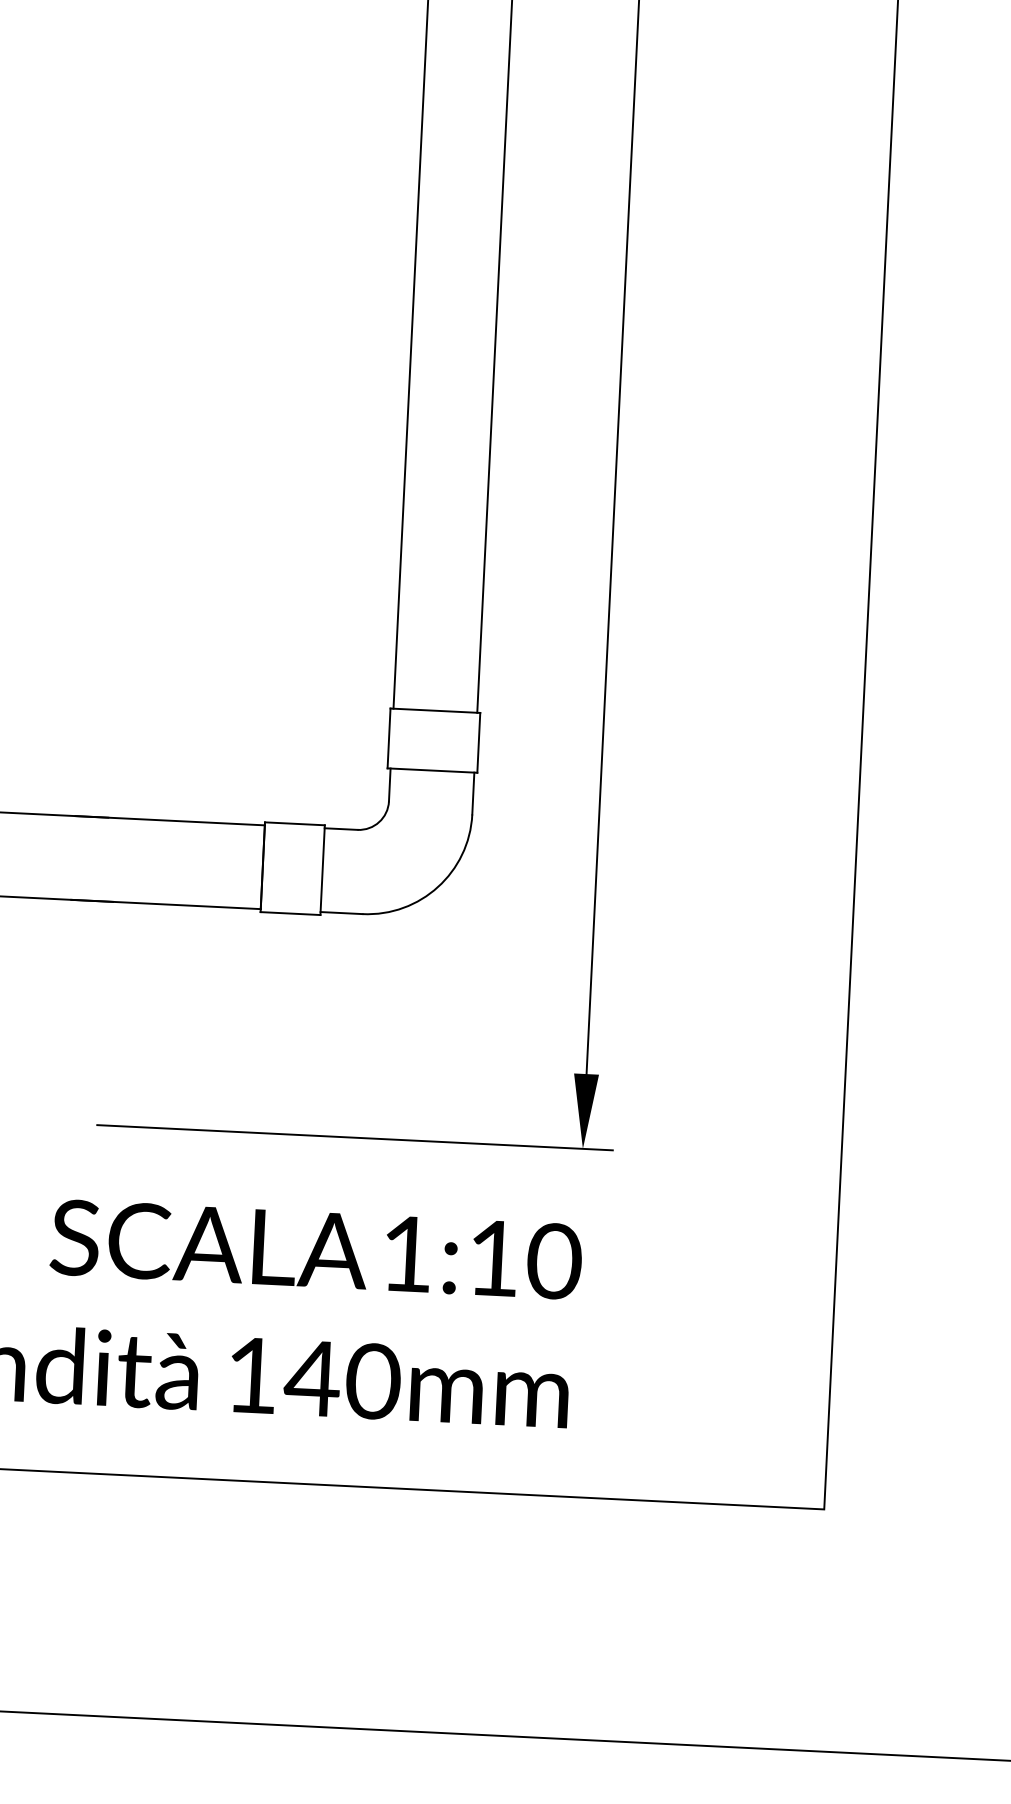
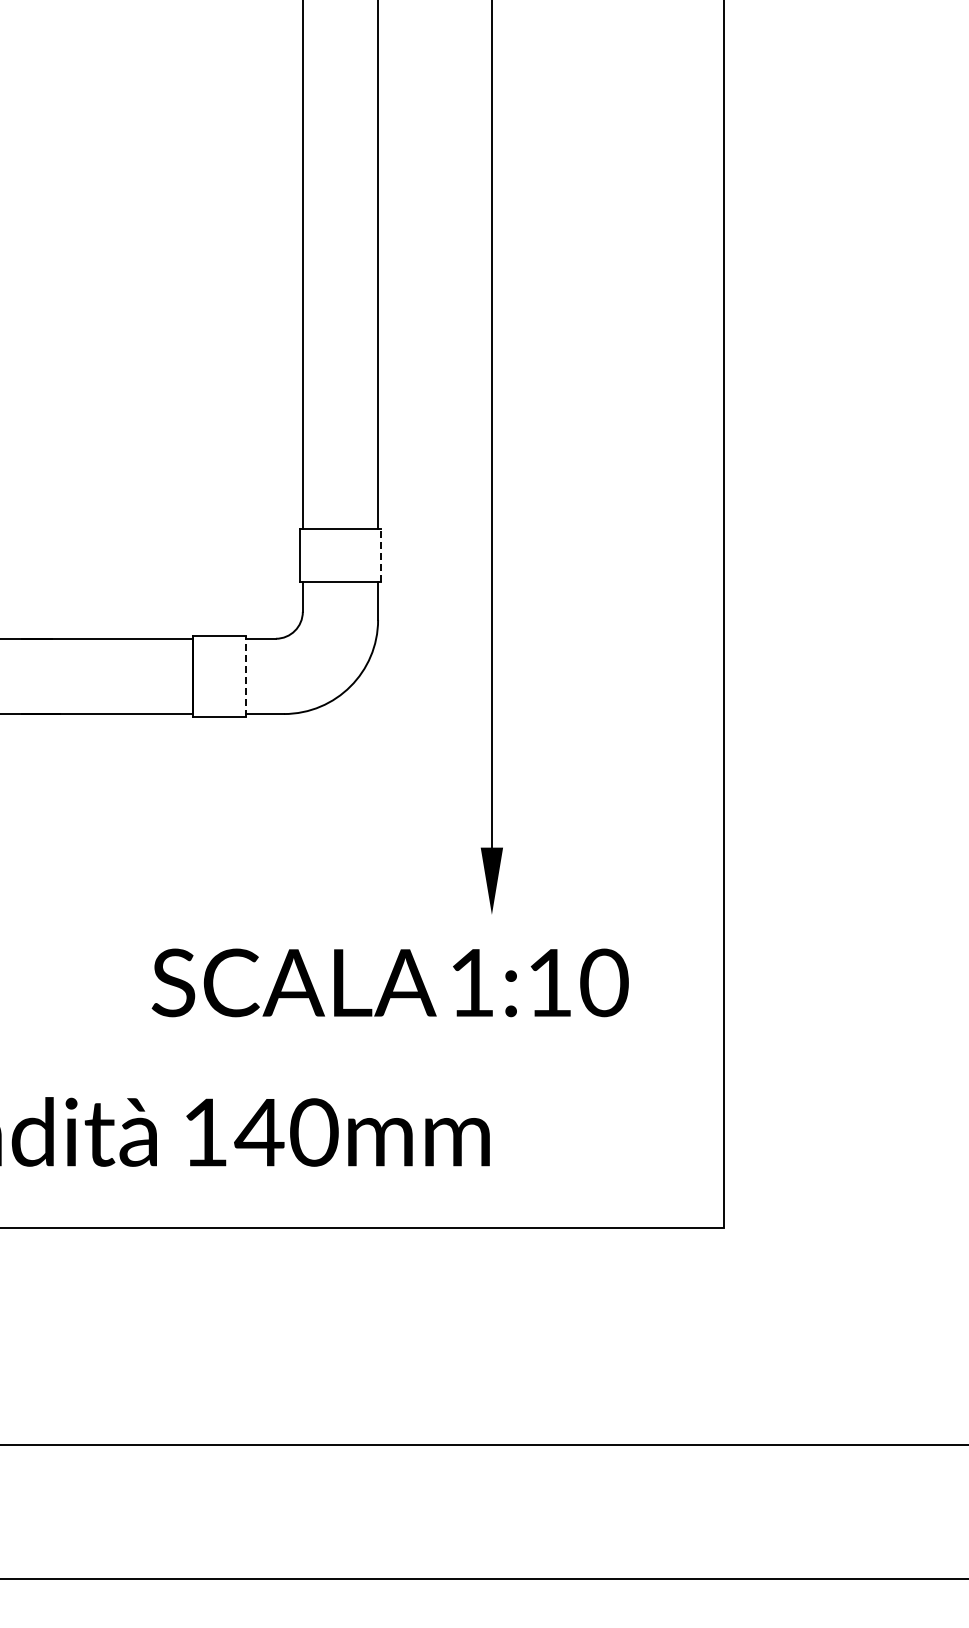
line: (478, 742) -> (380, 555), solid -> dashed
line: (322, 869) -> (246, 675), solid -> dashed
line: (354, 1137) -> (286, 914), removed
text: (315, 1249) -> (389, 982), moved

